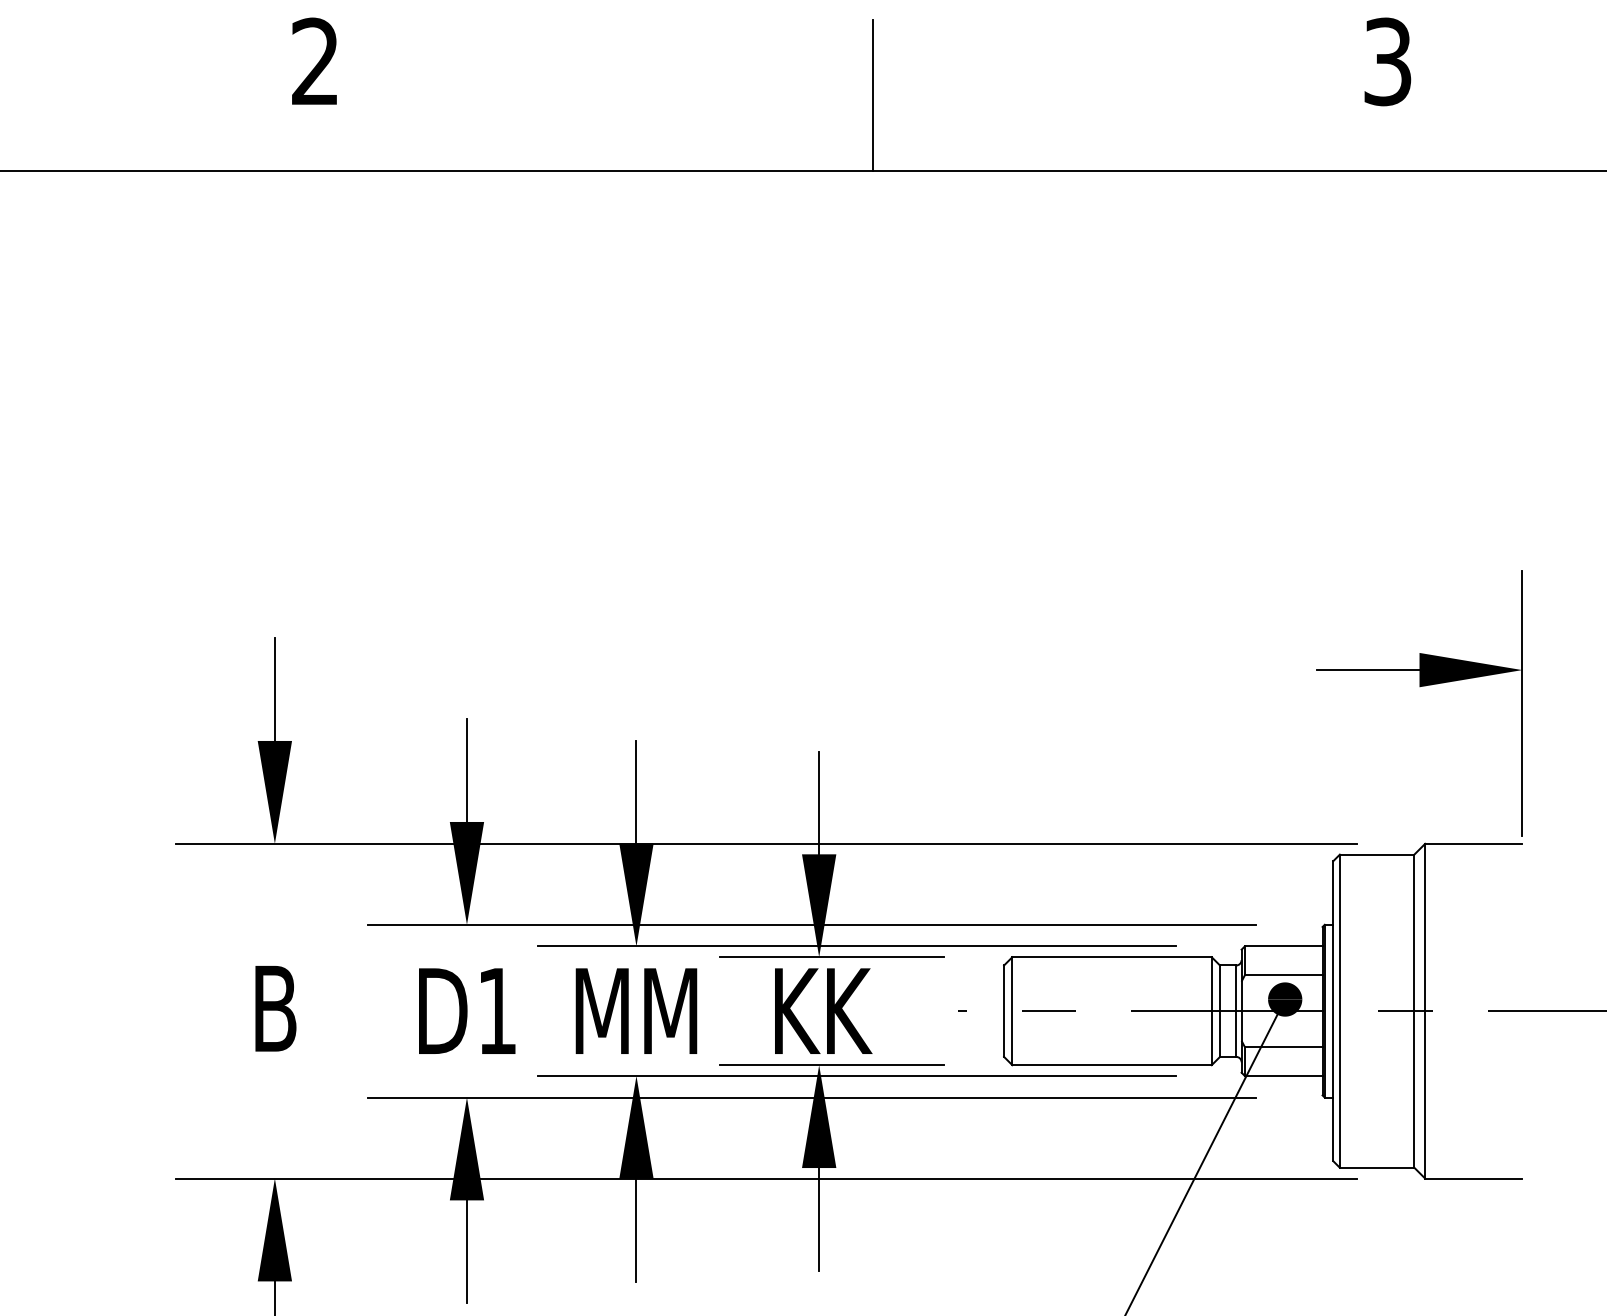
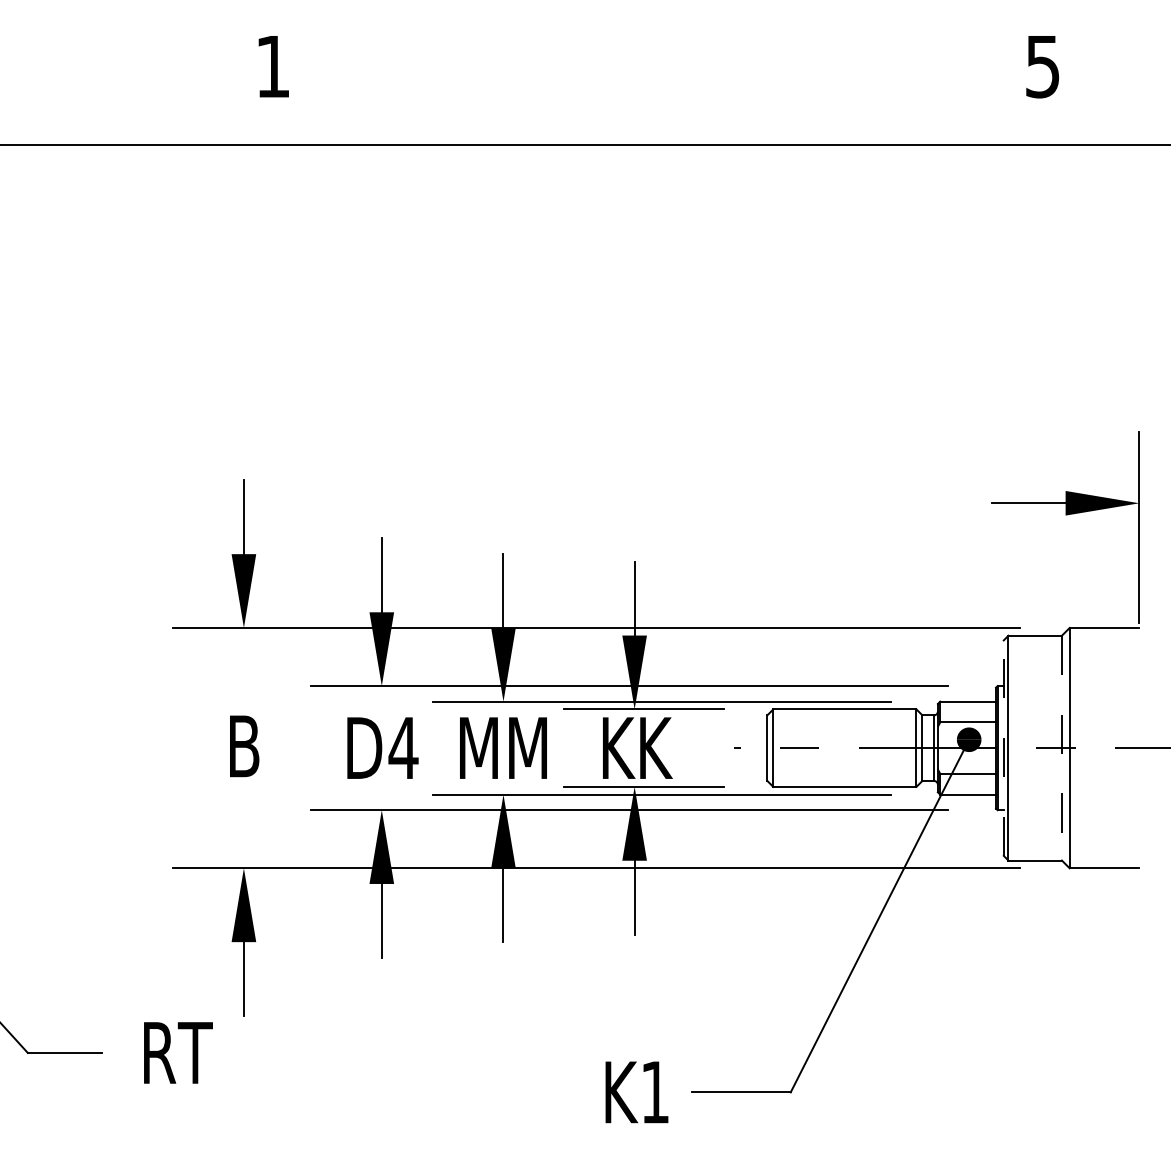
text: (314, 60) -> (272, 65), 2 -> 1
text: (1387, 60) -> (1042, 65), 3 -> 5
line: (871, 95) -> (672, 90), removed
text: (497, 1010) -> (403, 747), D1 -> D4
line: (1332, 1011) -> (1003, 748), solid -> dashed
line: (1413, 1011) -> (1061, 748), solid -> dashed

